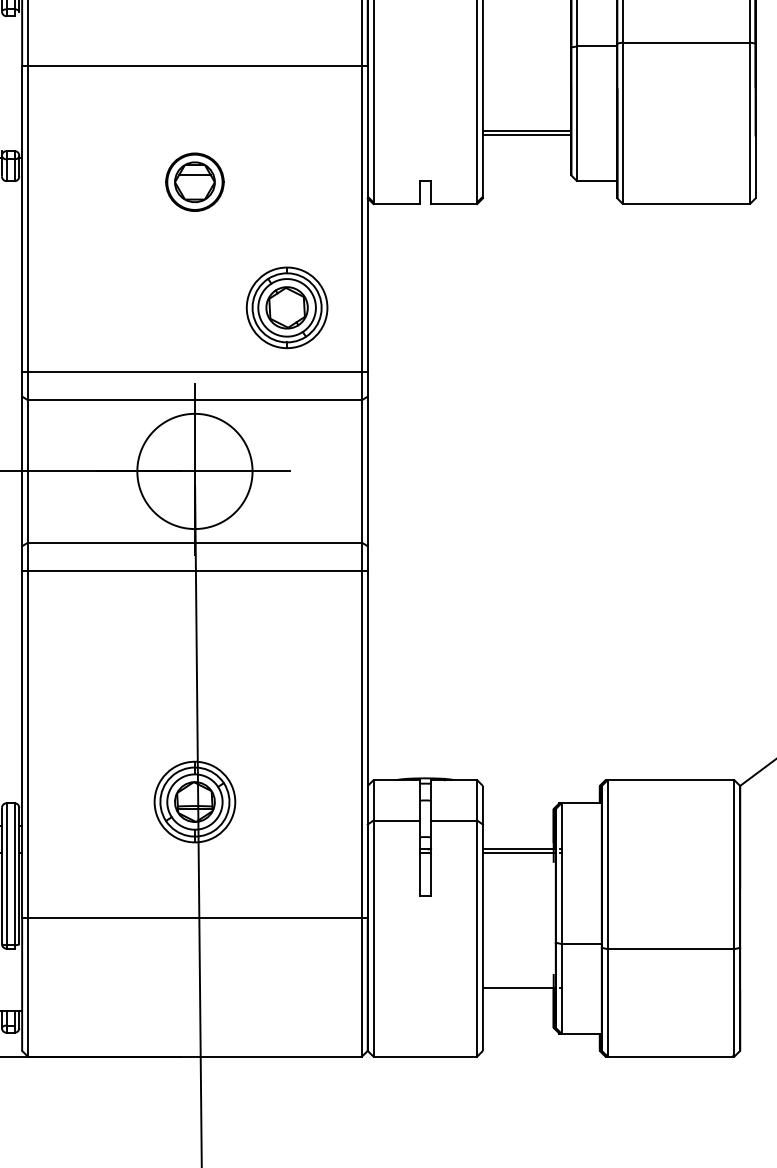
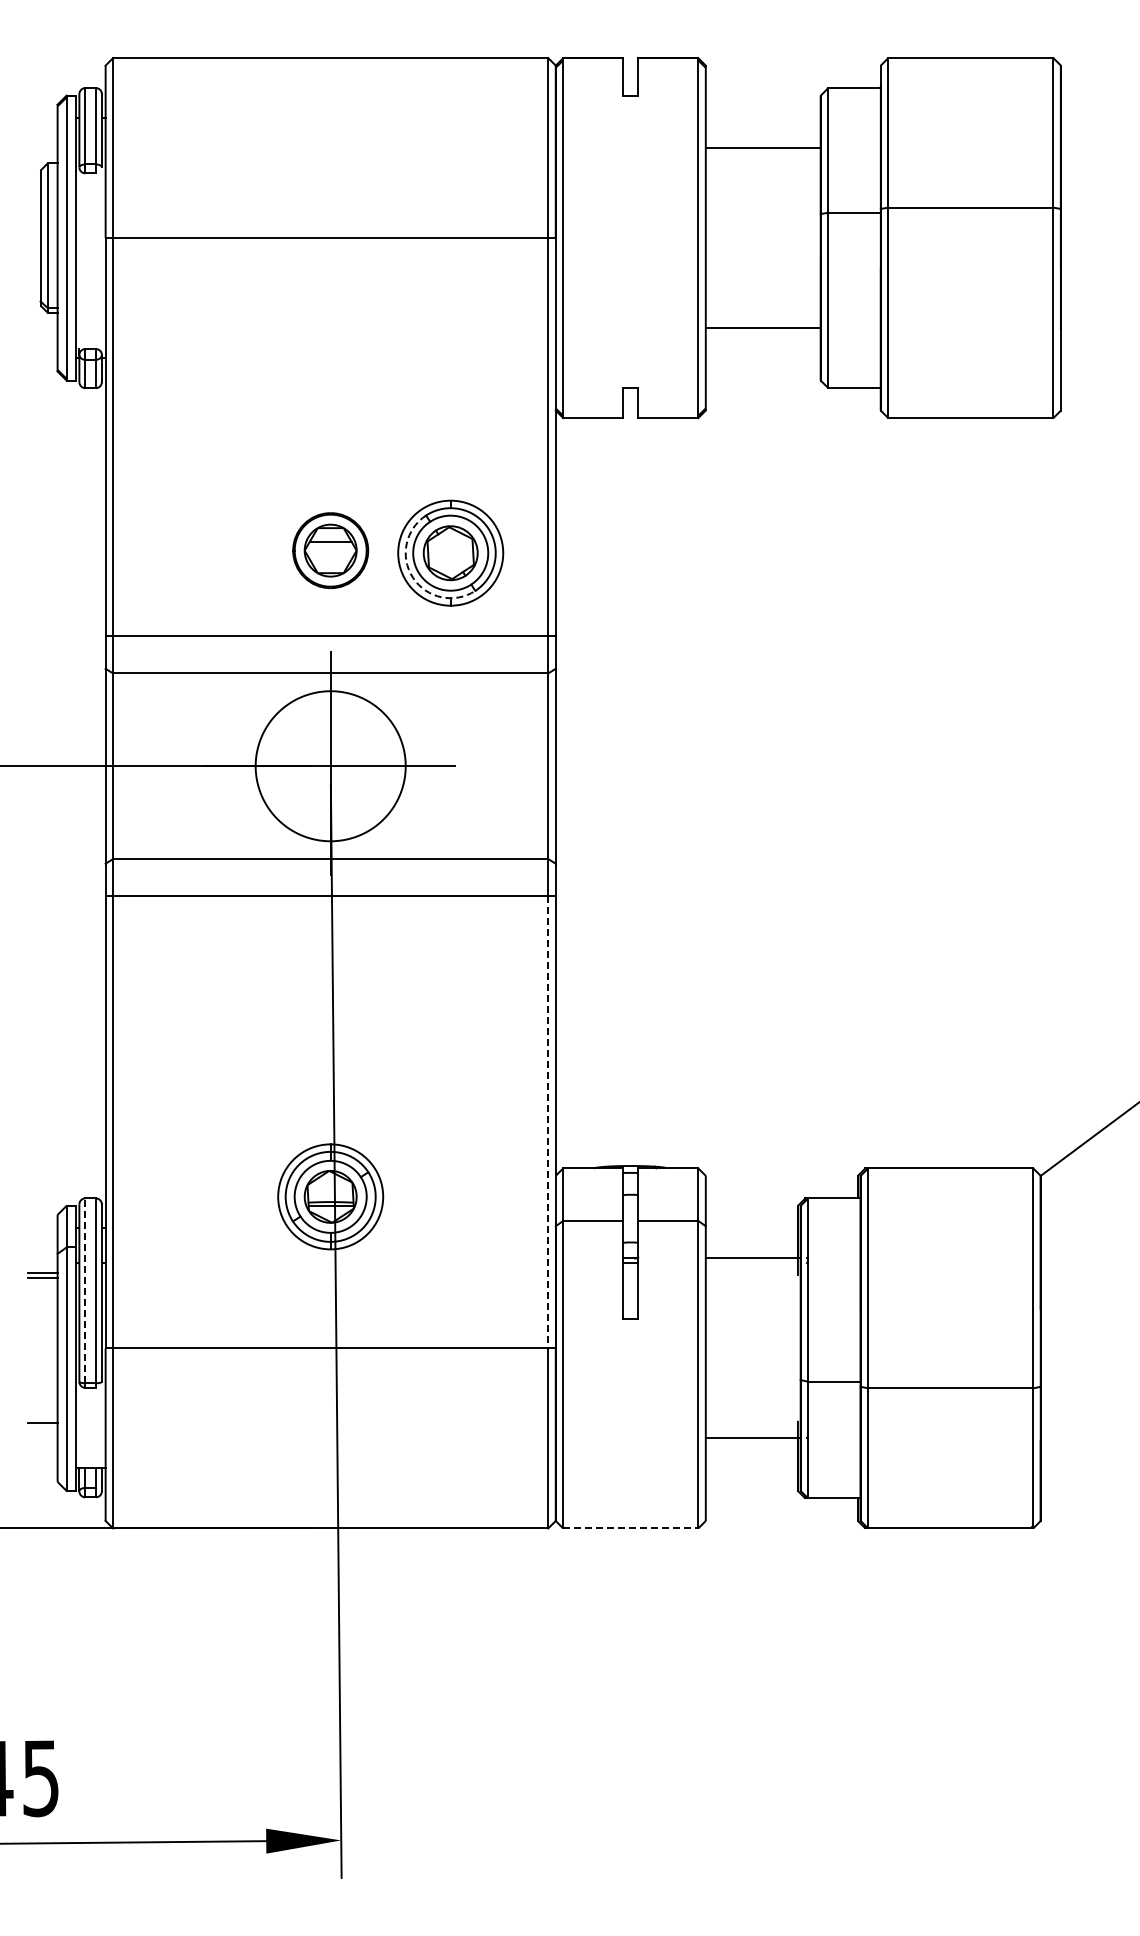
line: (526, 130) -> (762, 322), removed
part: (194, 182) -> (330, 550), moved
arc: (258, 326) -> (413, 577), solid -> dashed
line: (362, 744) -> (548, 1122), solid -> dashed
line: (518, 853) -> (752, 1263), removed
line: (6, 873) -> (85, 1290), solid -> dashed
line: (425, 1056) -> (630, 1528), solid -> dashed

